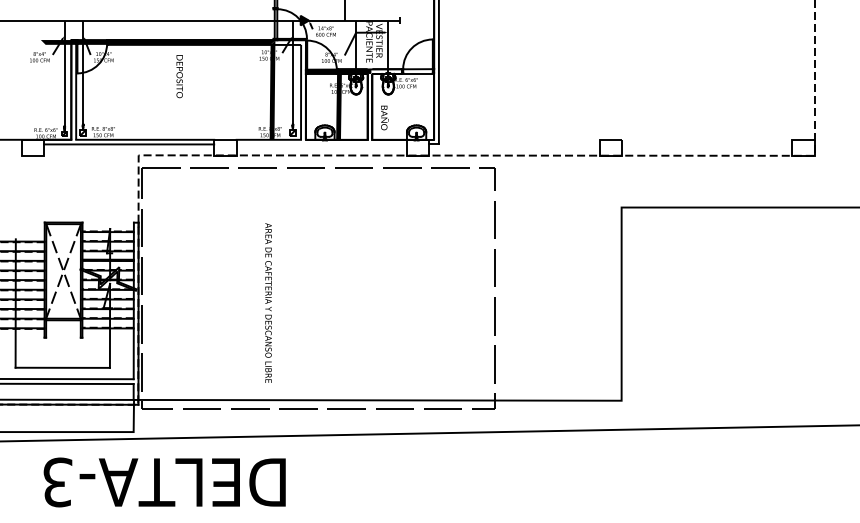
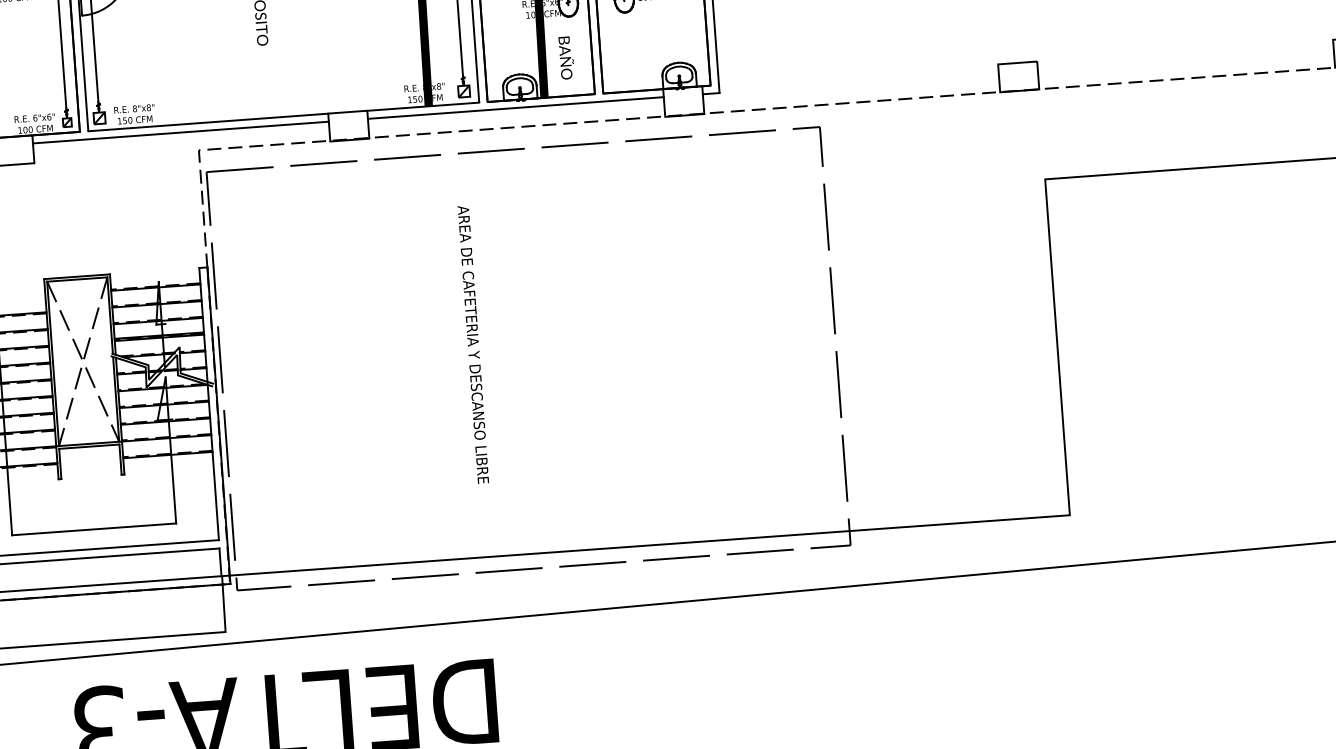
text: (384, 117) -> (565, 57), moved
line: (321, 144) -> (515, 108), added
text: (268, 302) -> (473, 343), moved

